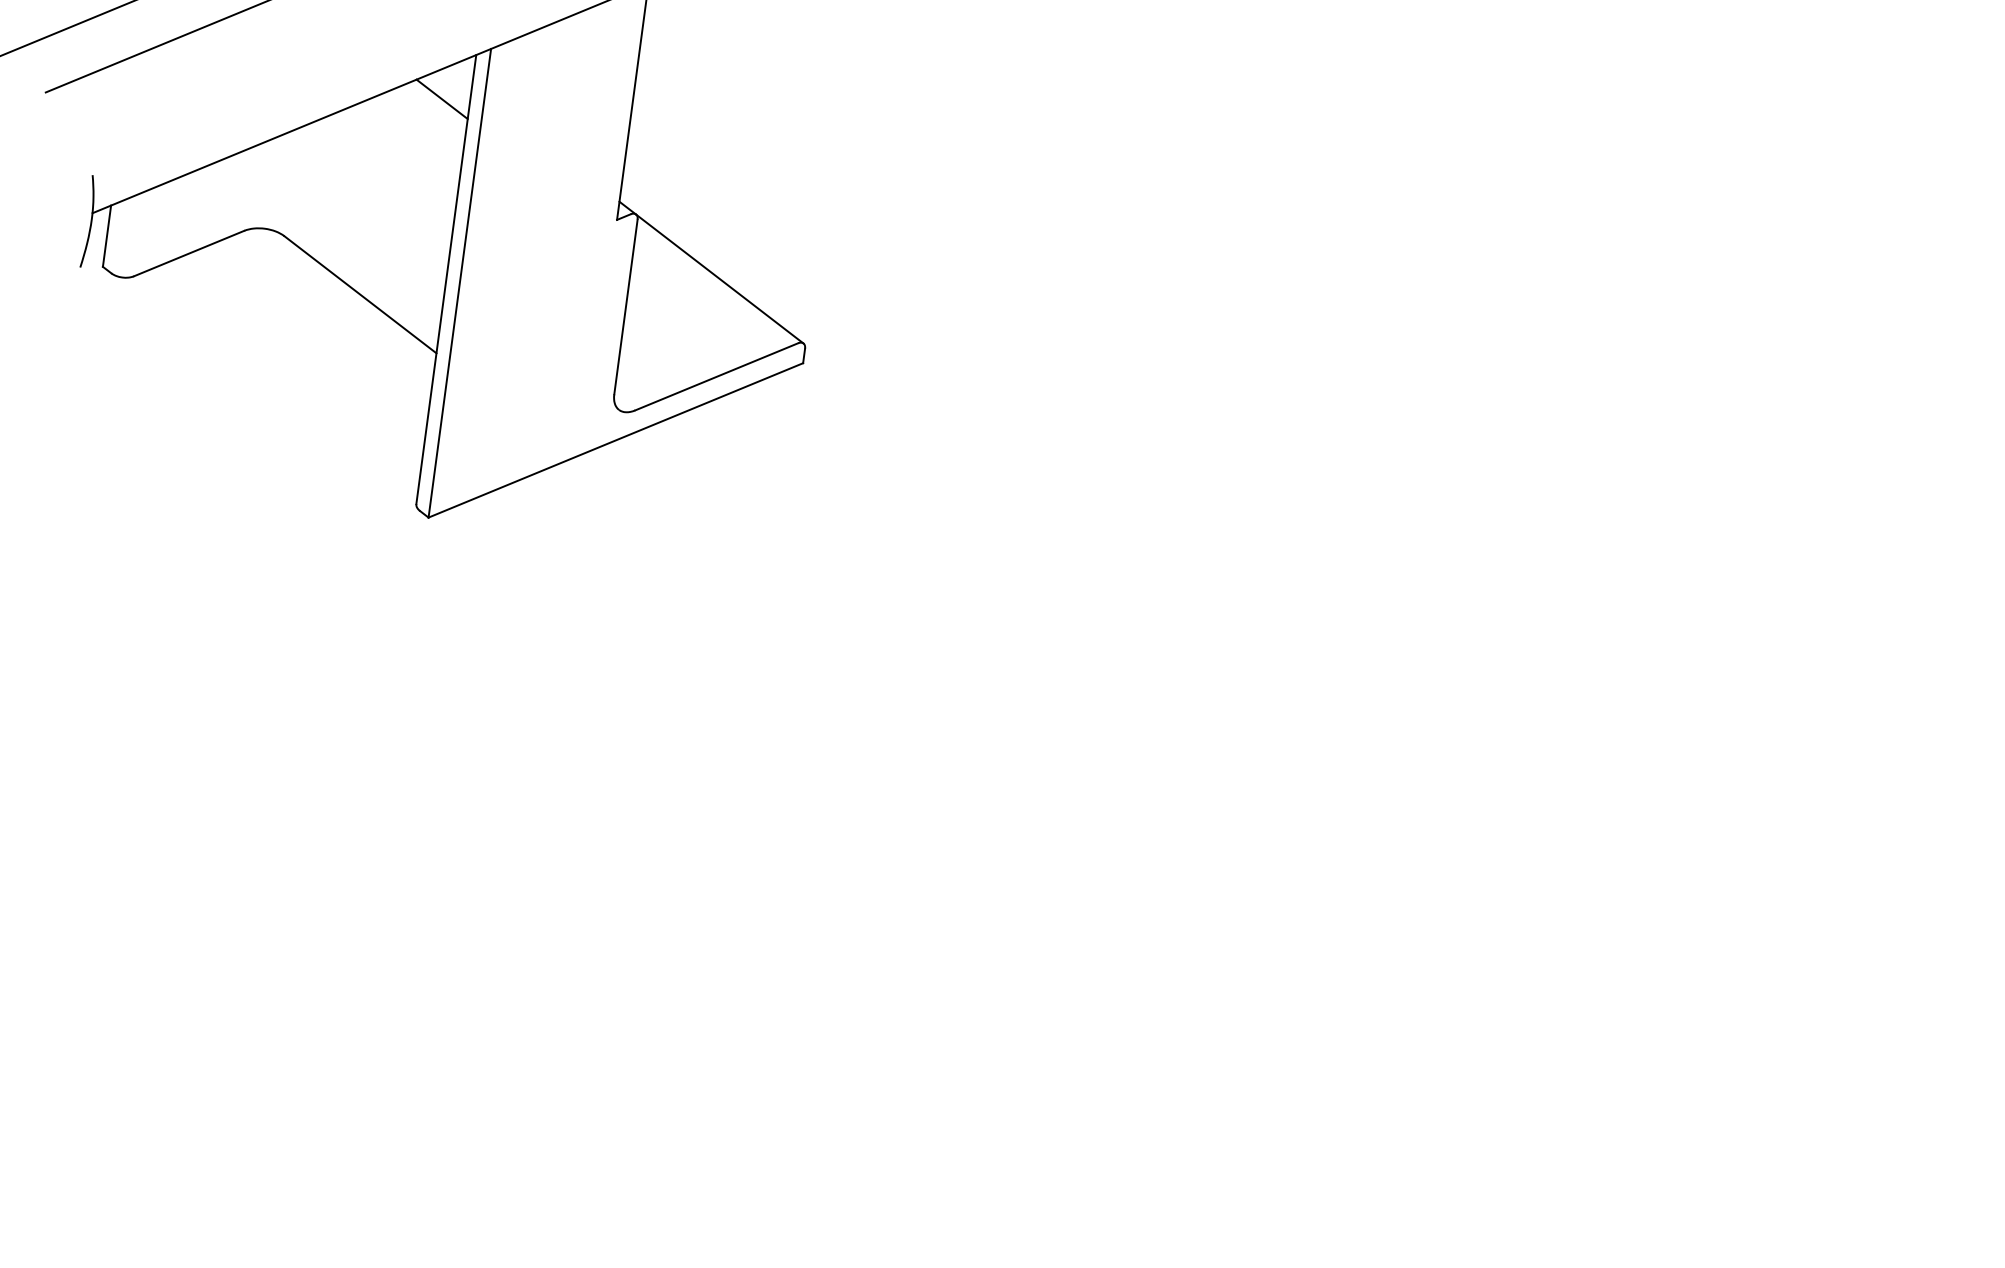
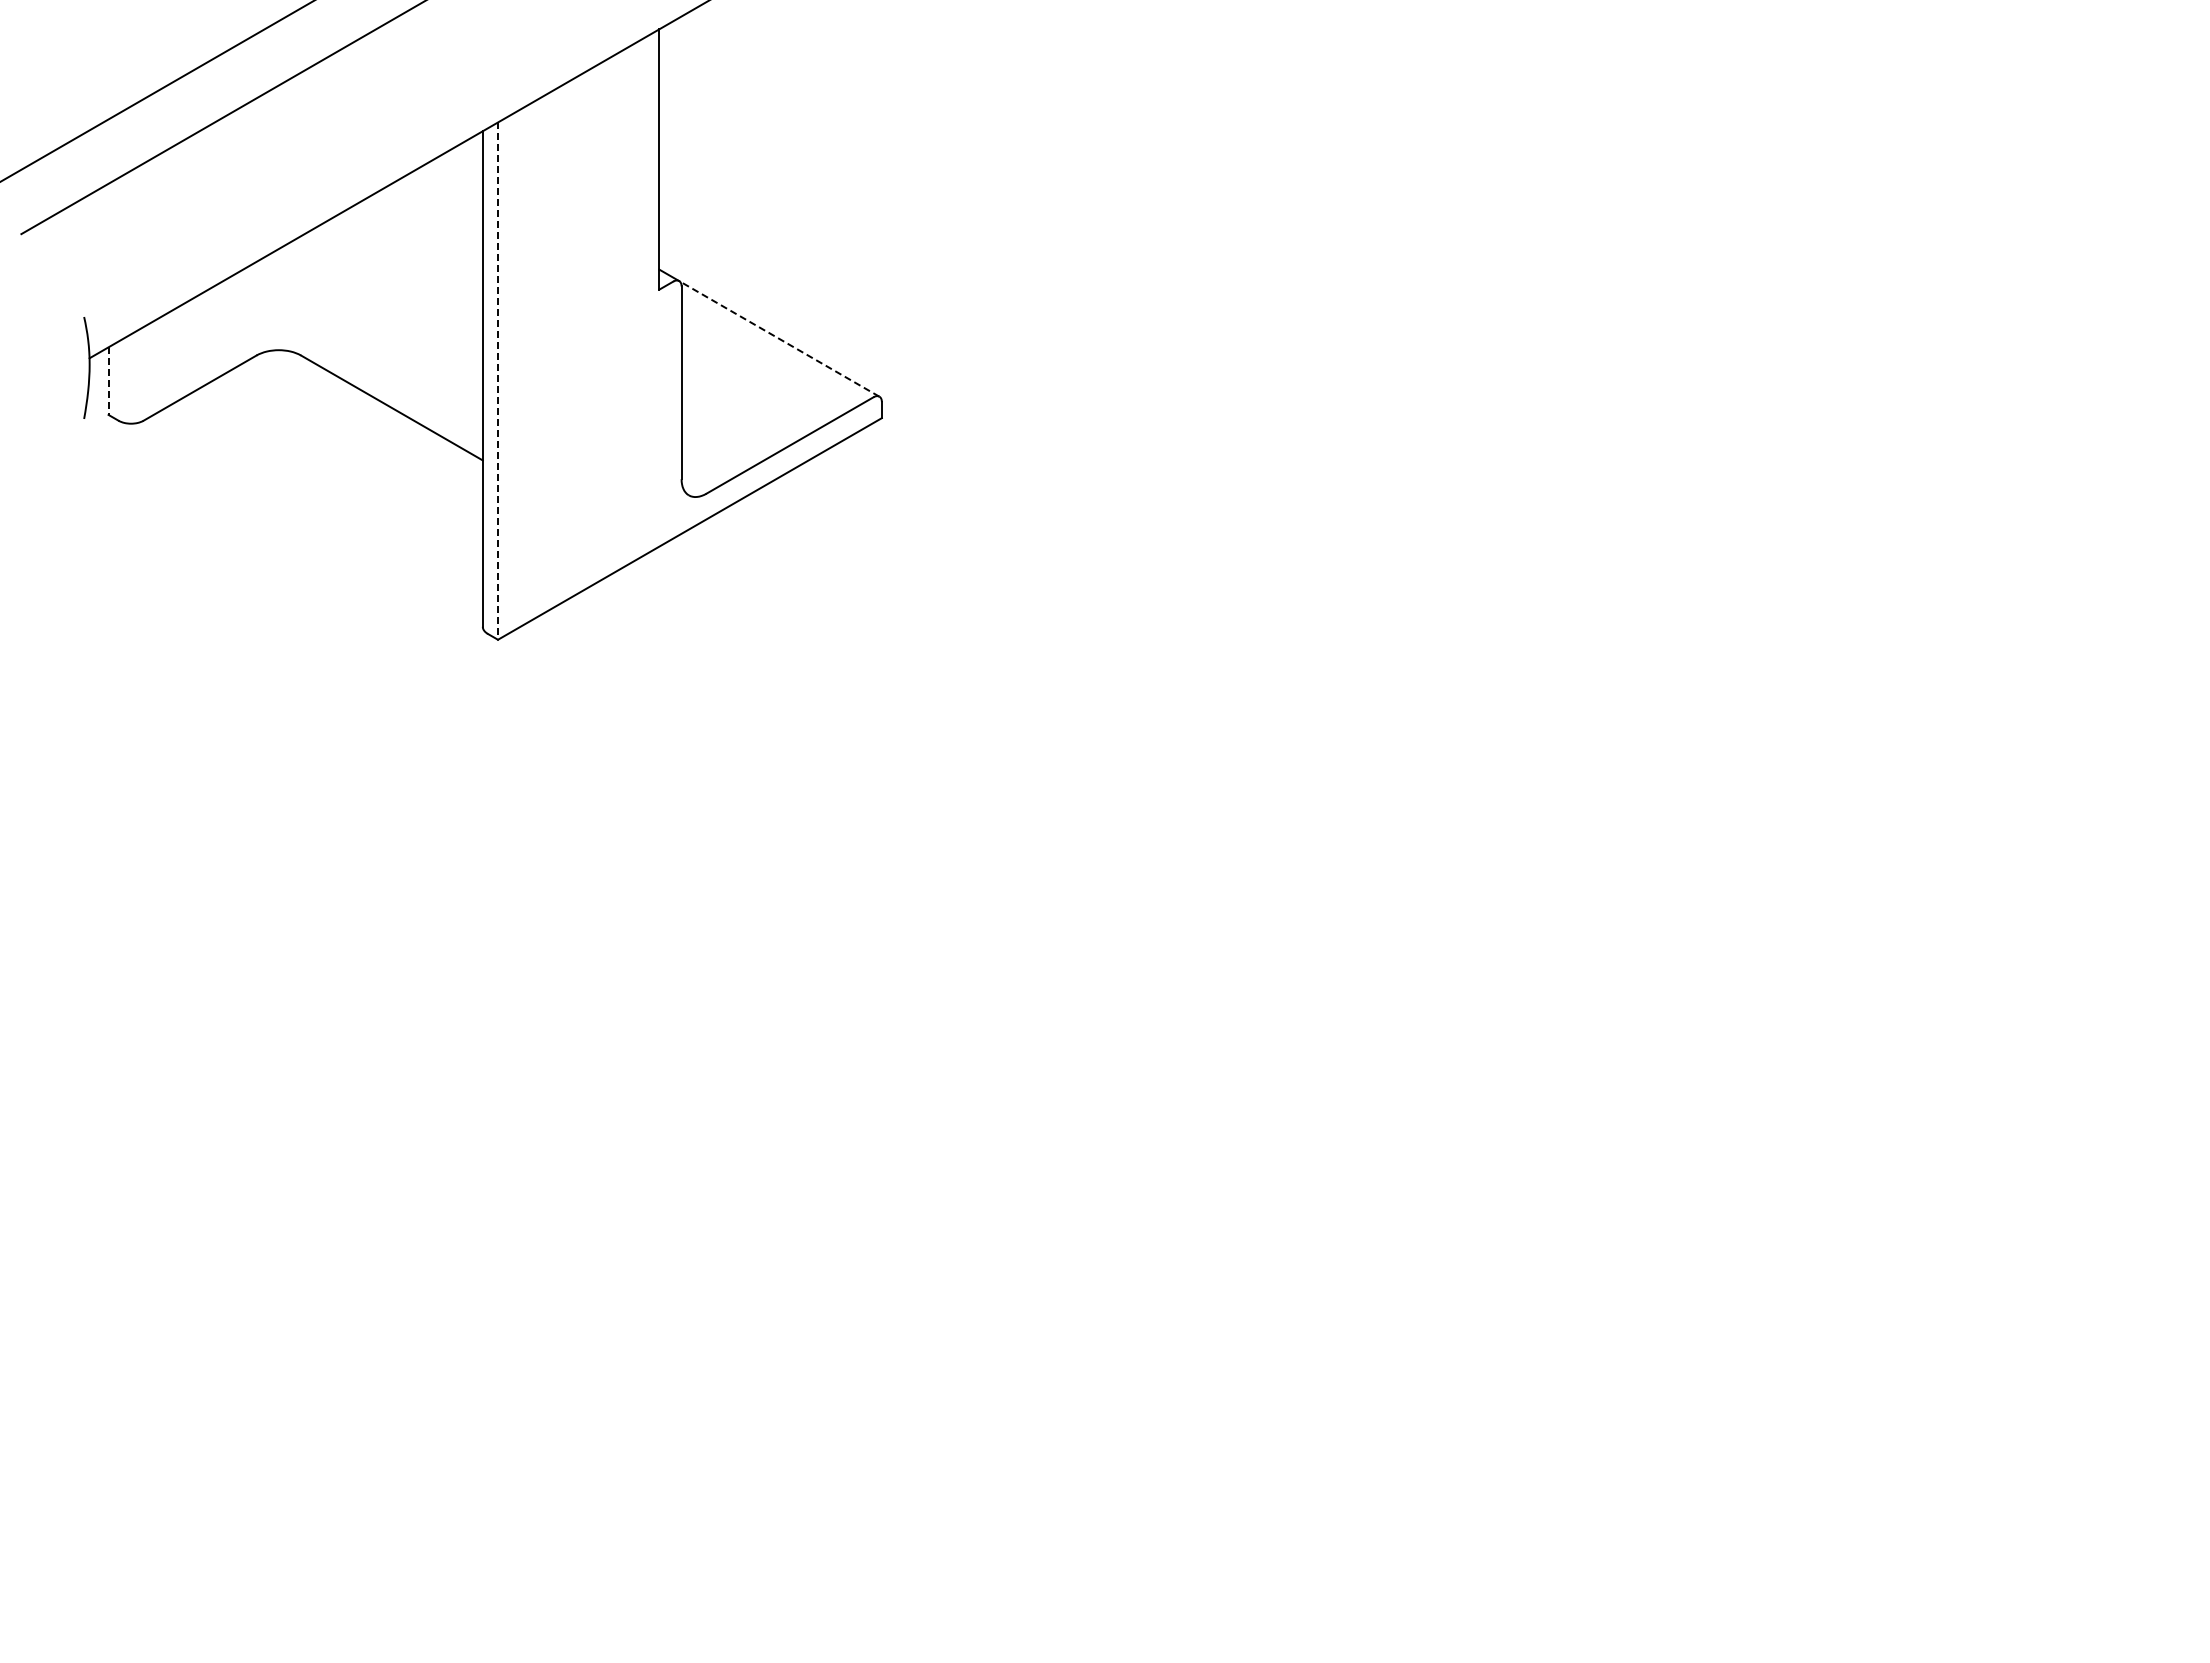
line: (441, 98) -> (451, 183), removed
line: (106, 236) -> (108, 381), solid -> dashed
line: (720, 278) -> (779, 338), solid -> dashed
line: (460, 283) -> (498, 381), solid -> dashed

